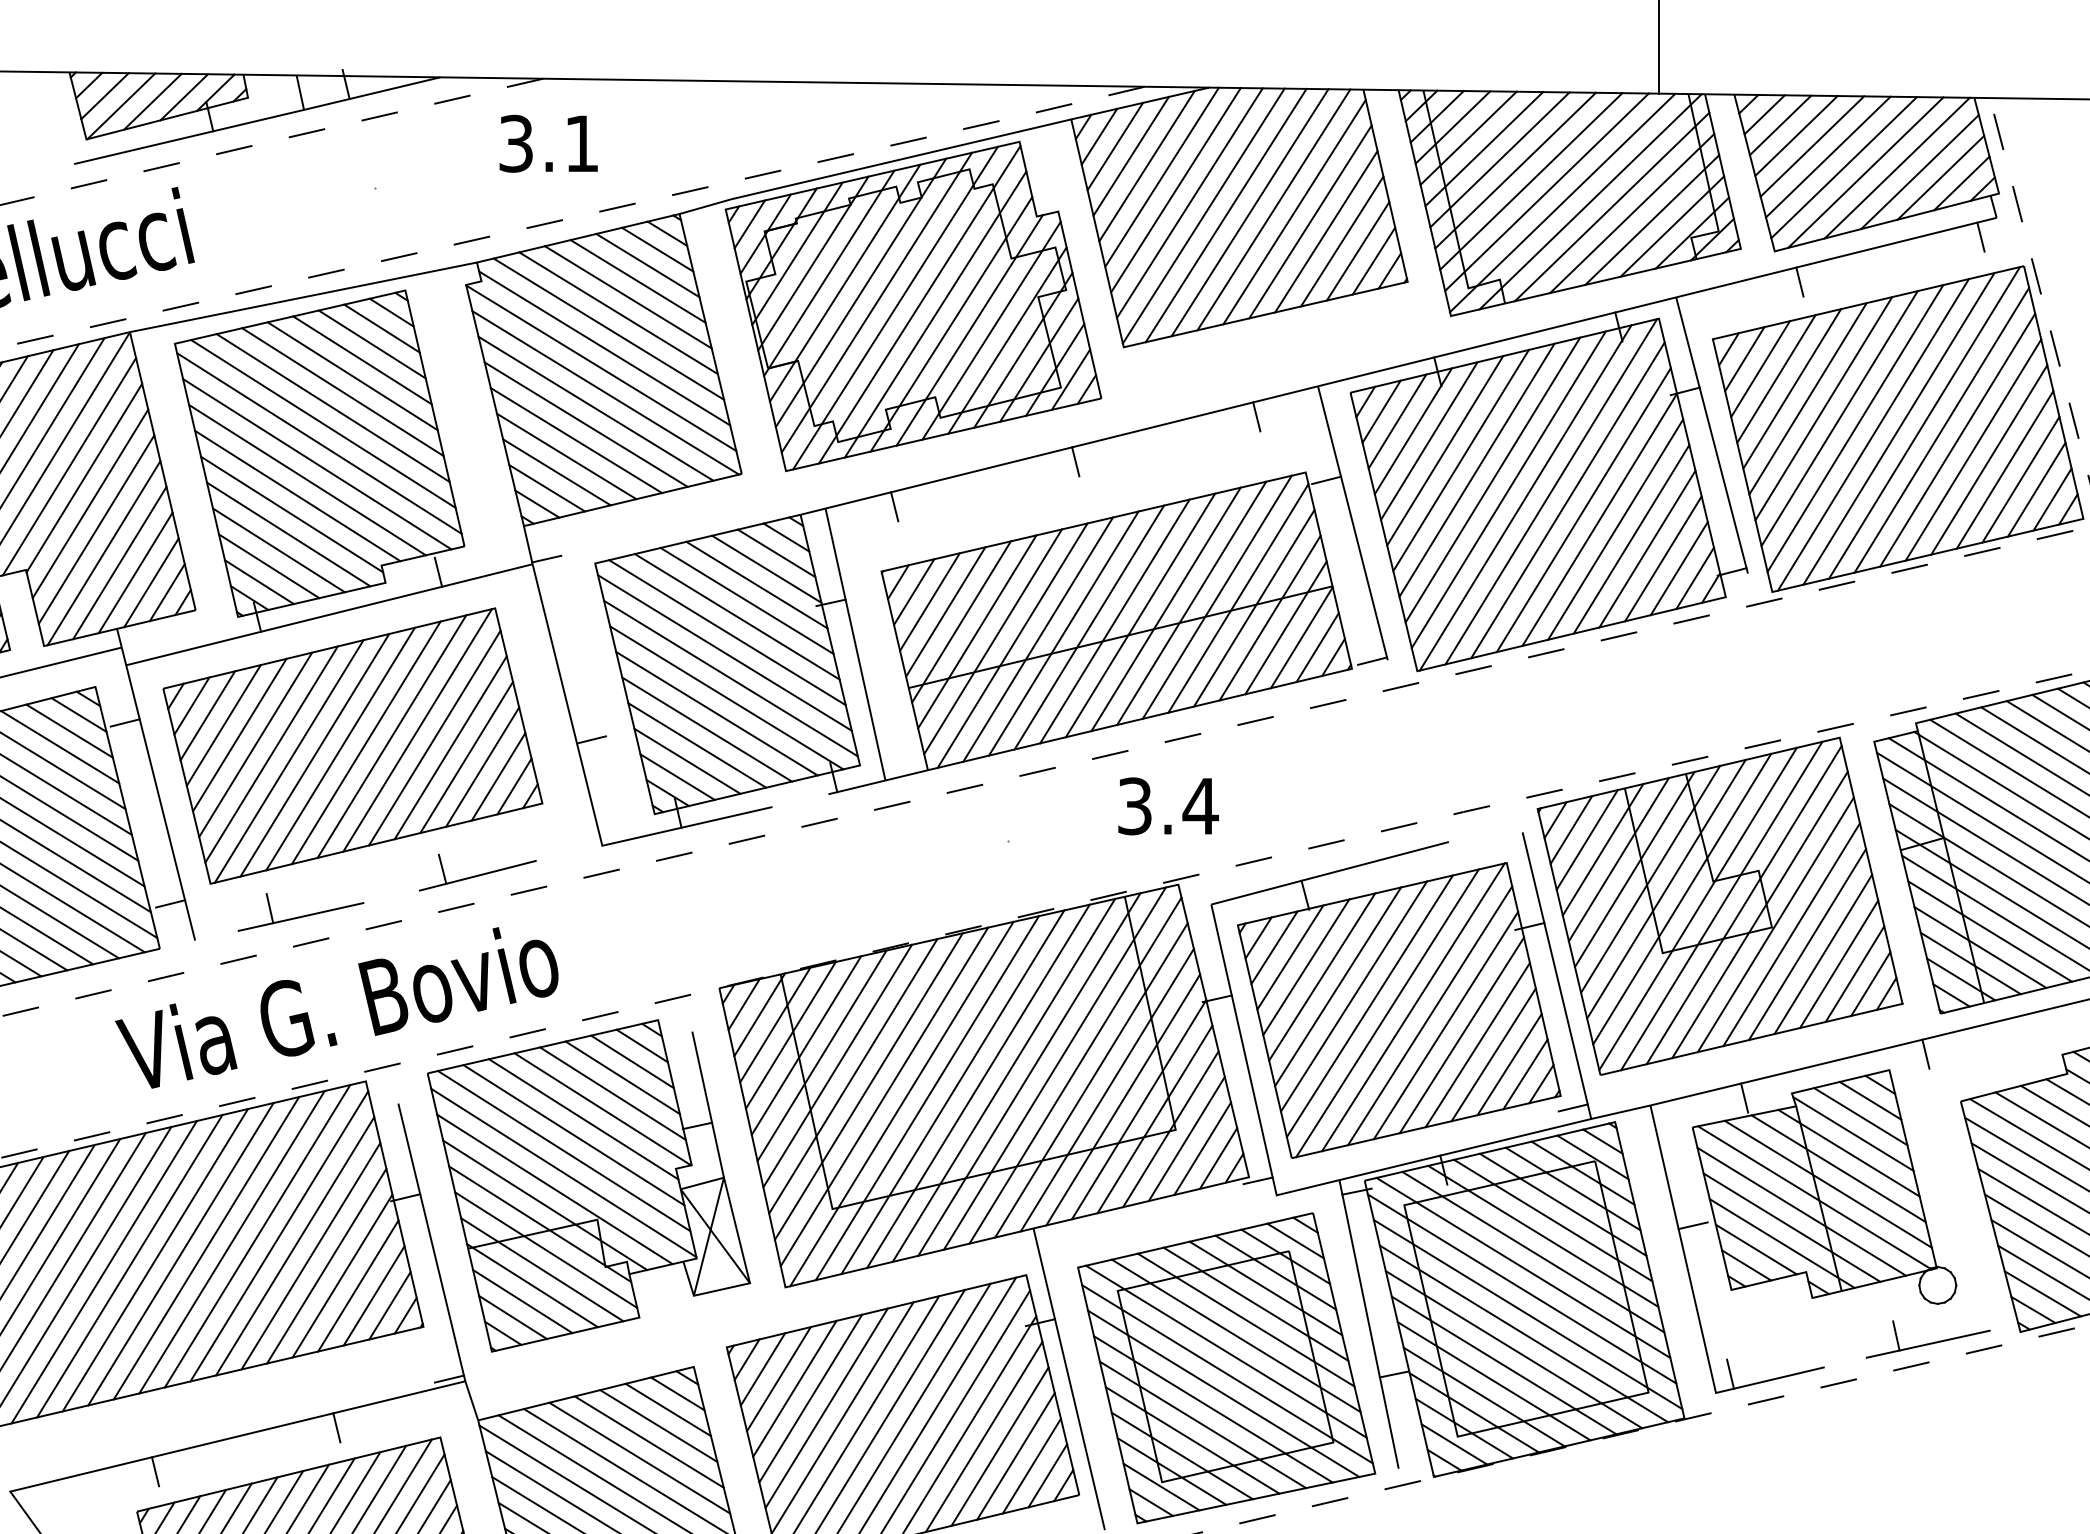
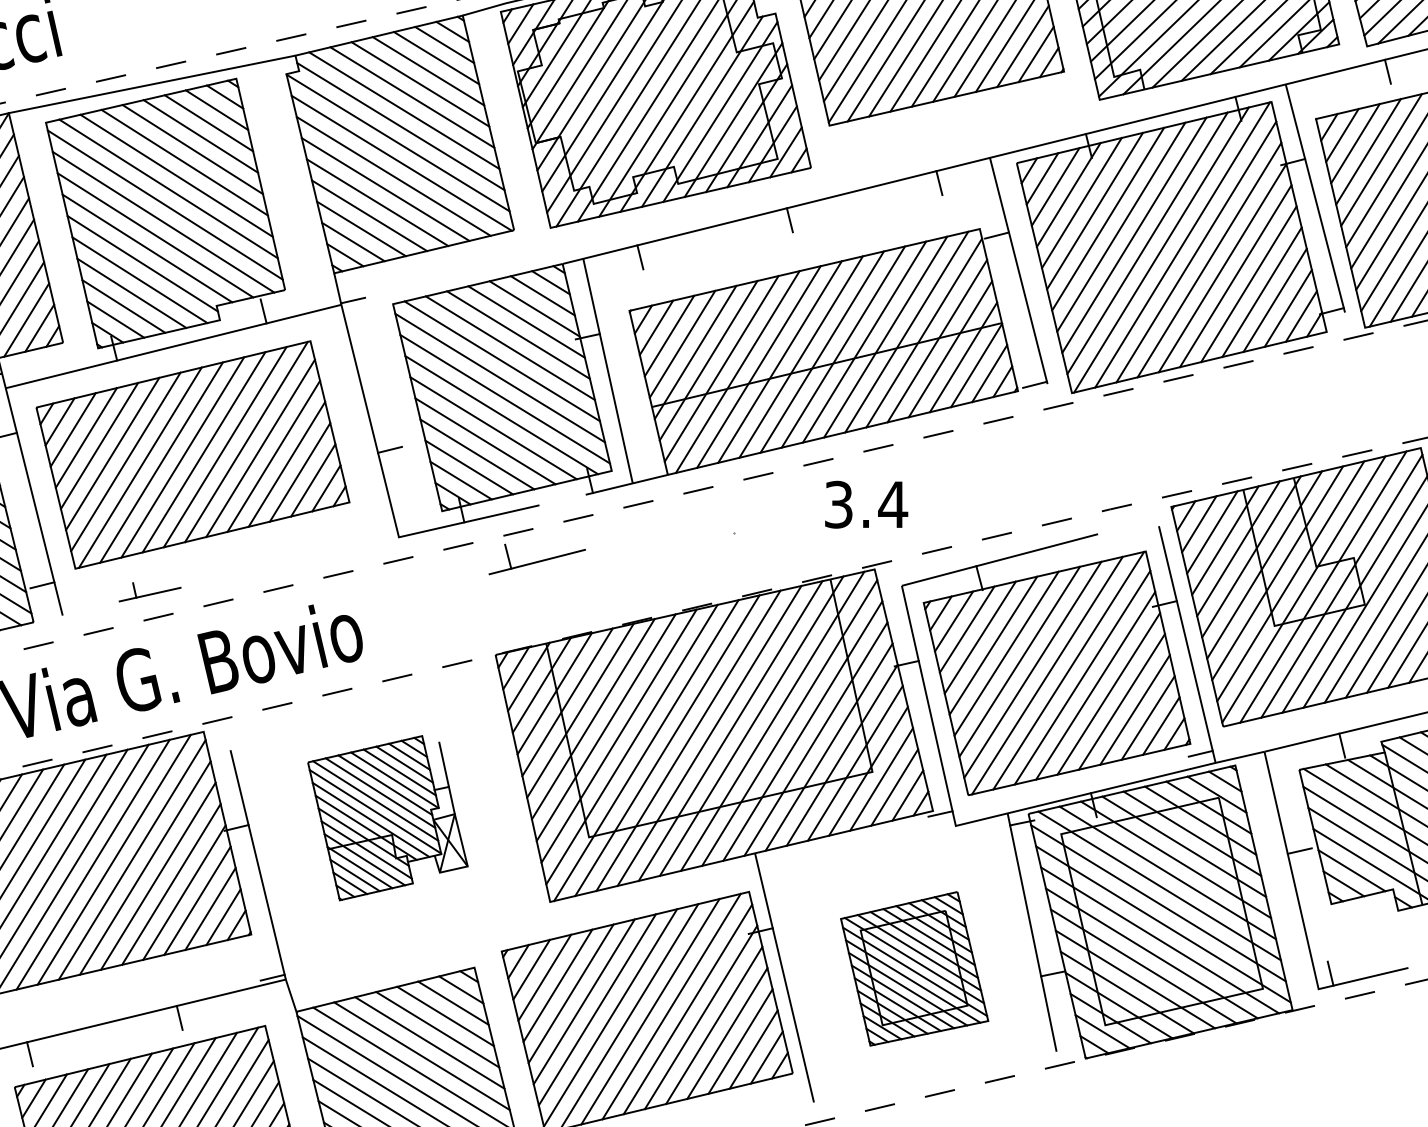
part: (477, 872) -> (537, 559), moved
part: (300, 912) -> (149, 592), size x0.6
part: (588, 1185) -> (387, 817), size x0.6
part: (1226, 1368) -> (914, 968), size x0.6

